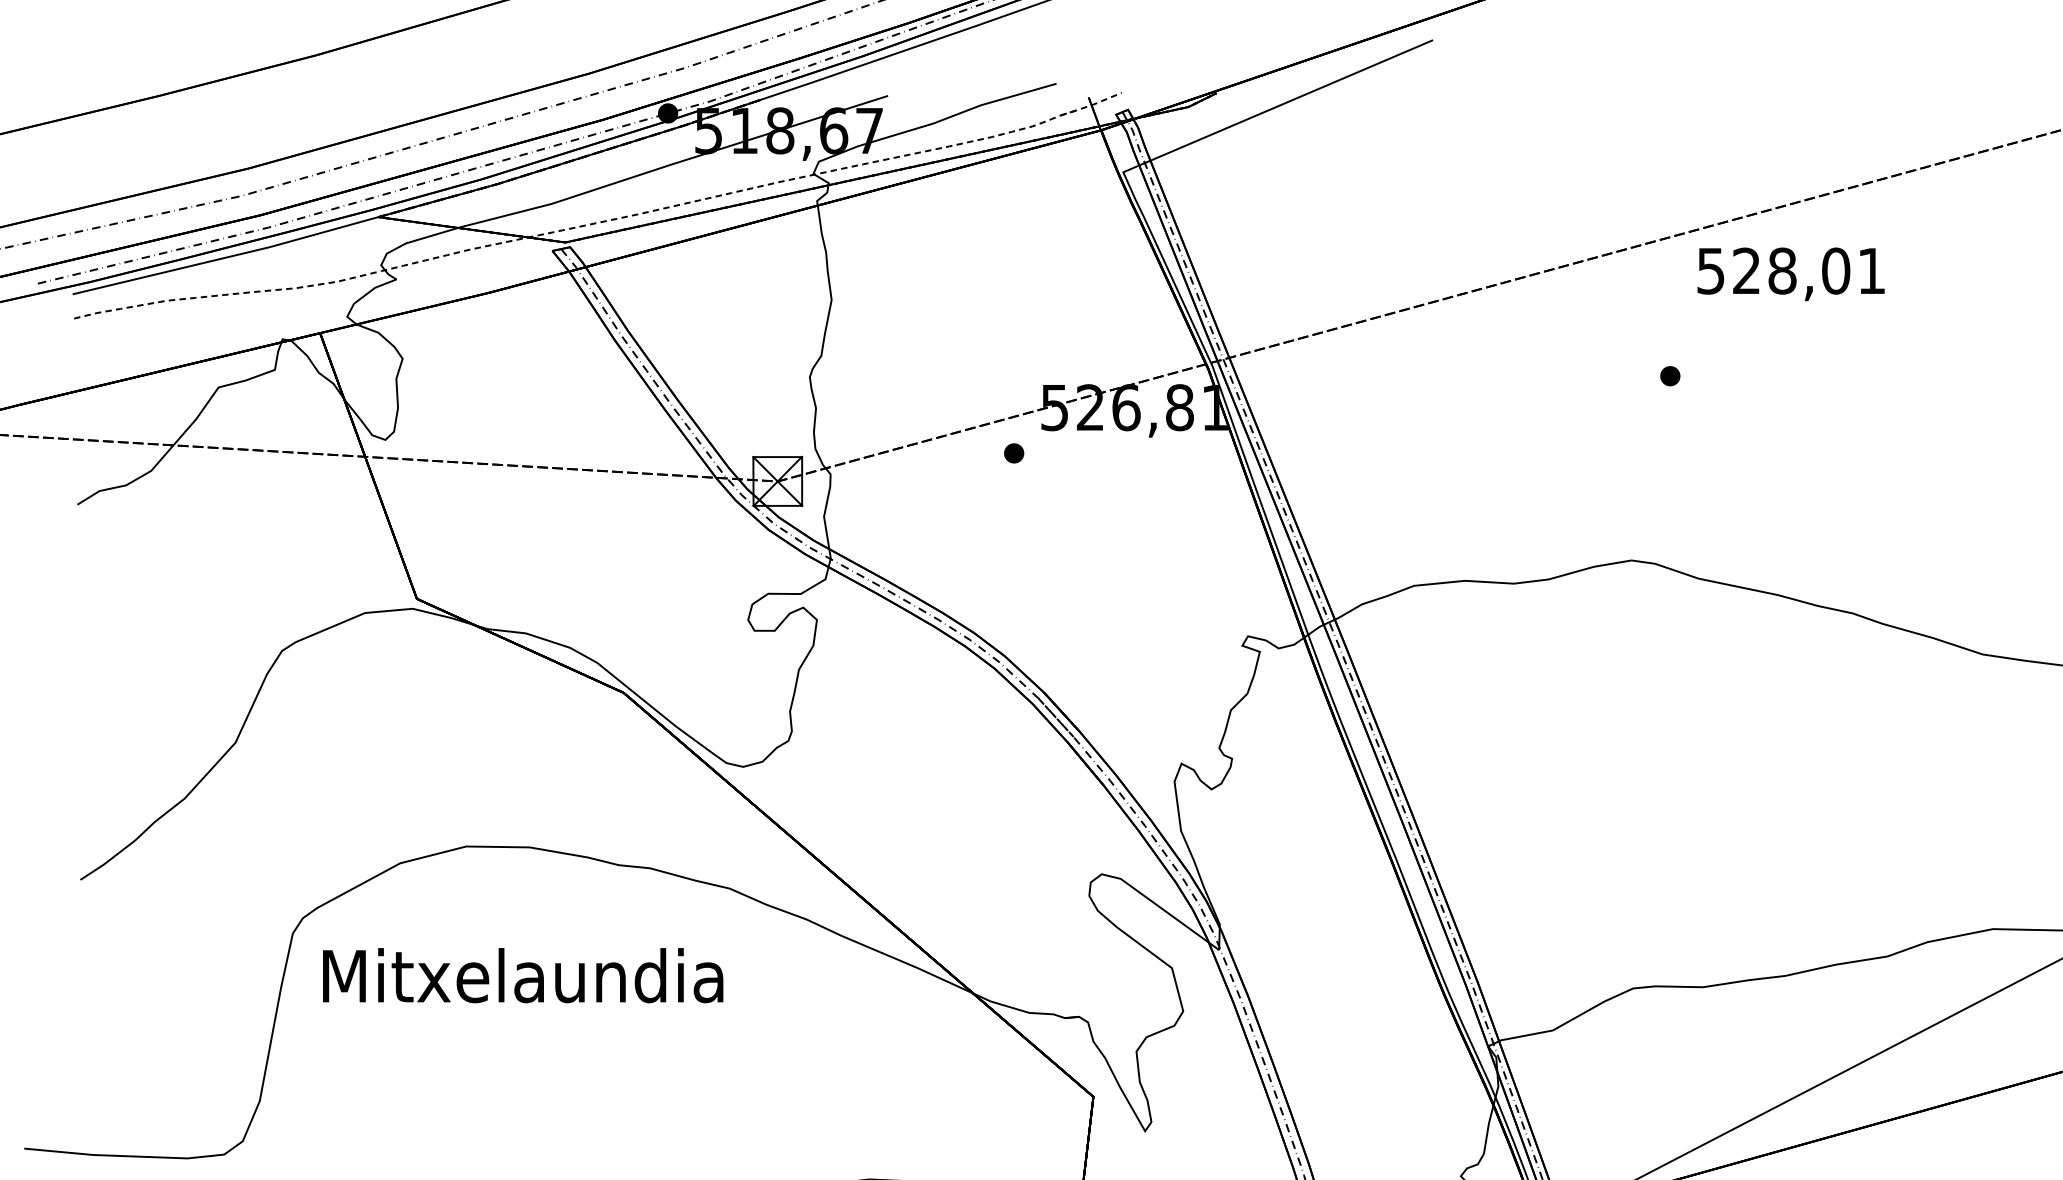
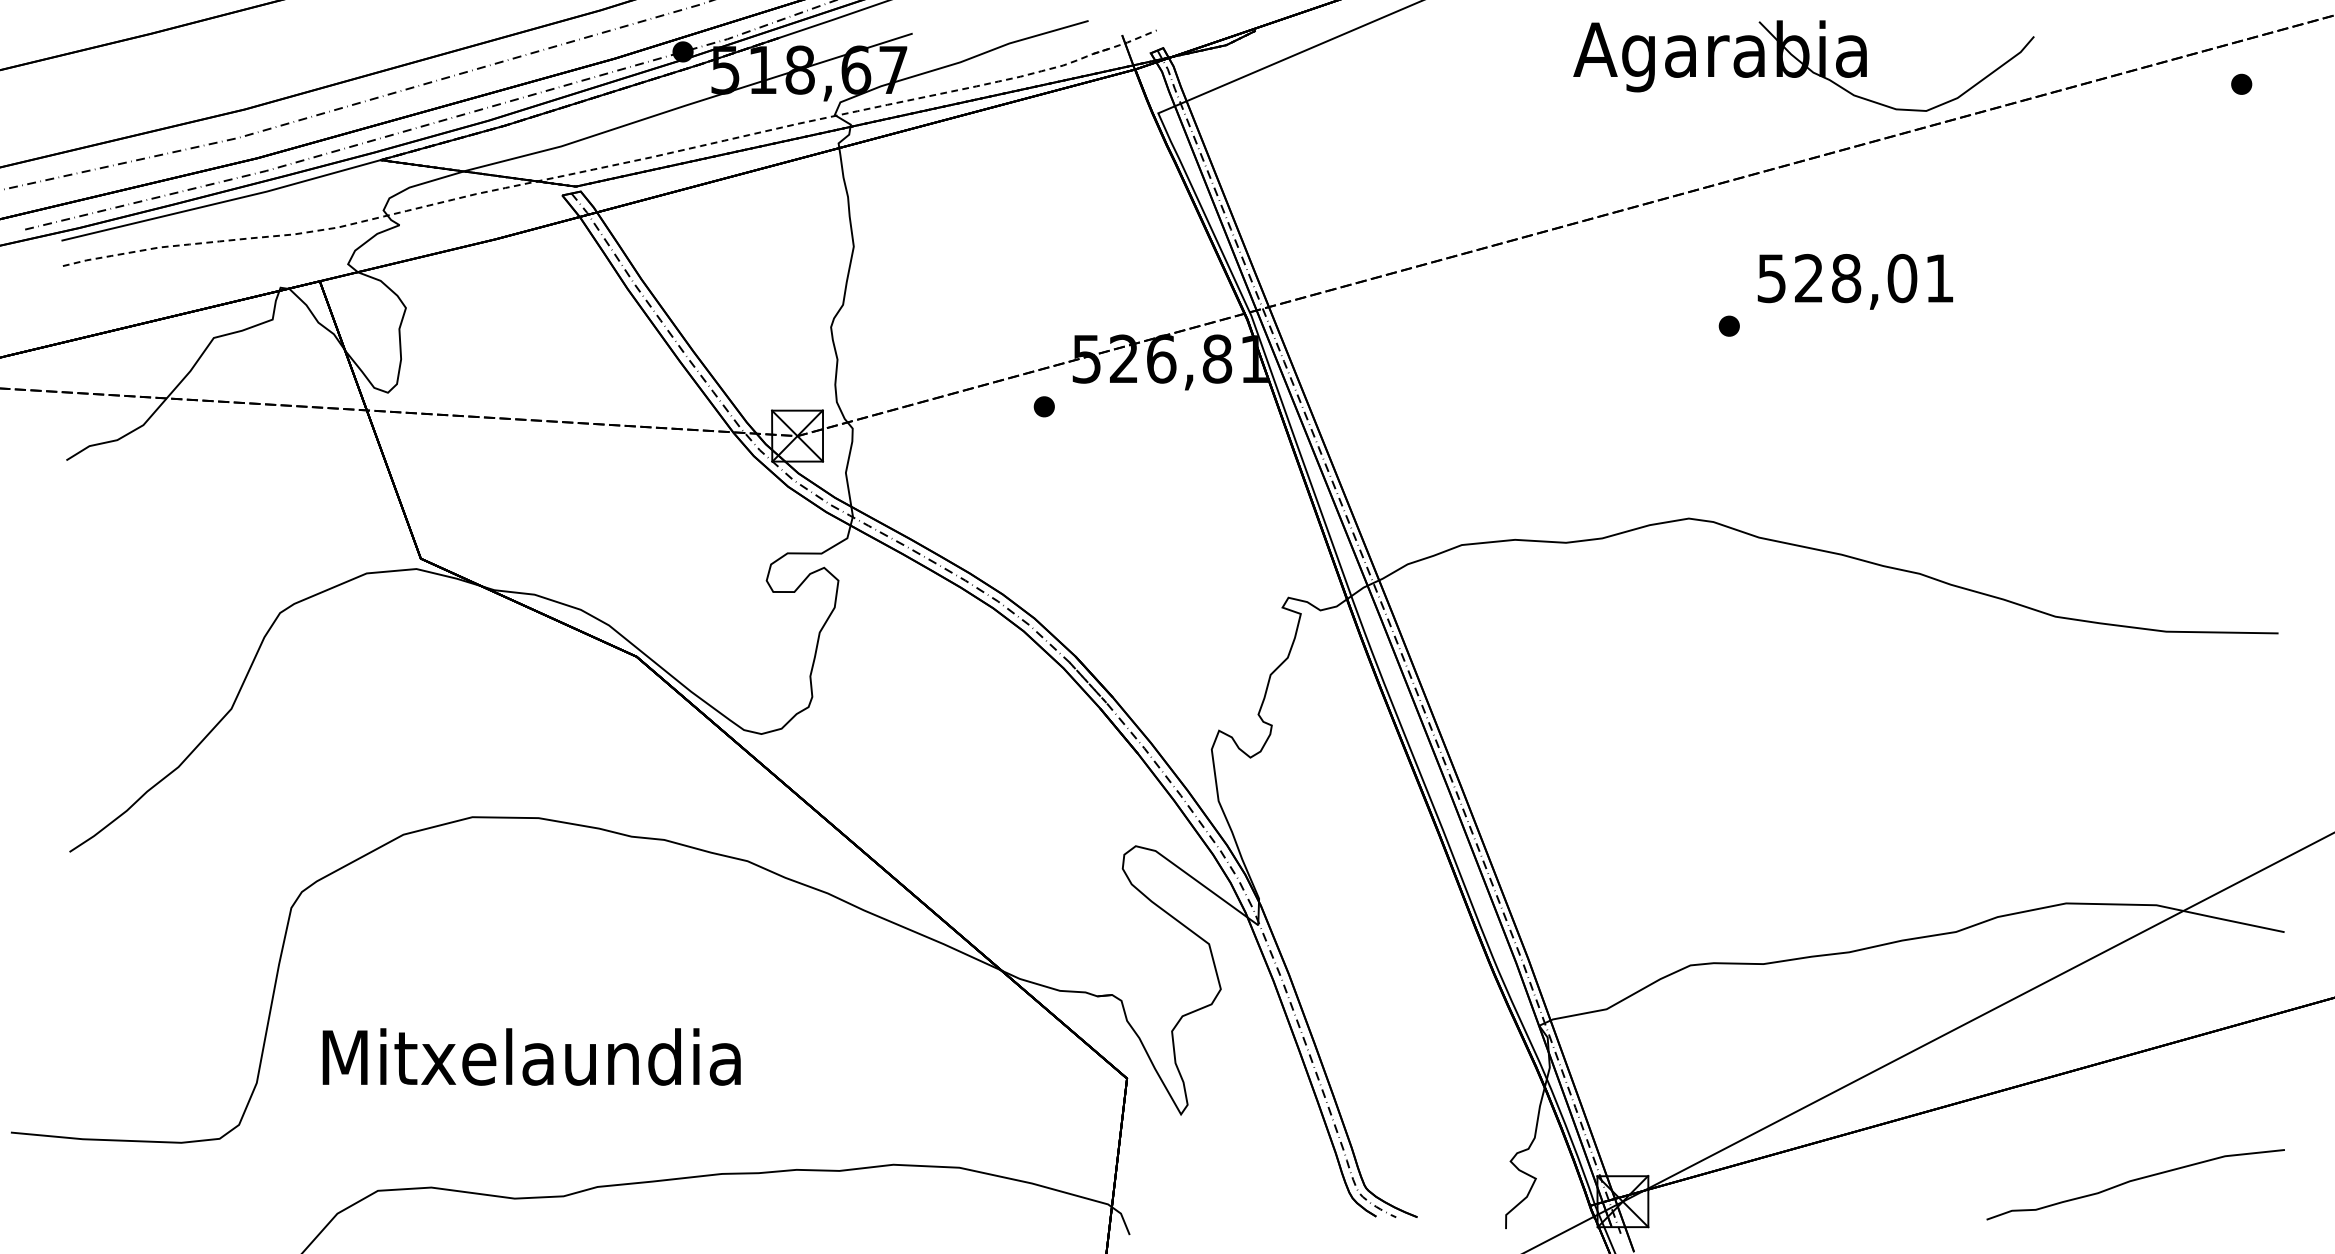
part: (1741, 126) -> (1803, 65), added
text: (1790, 273) -> (1854, 281), moved
text: (522, 975) -> (531, 1056), moved

